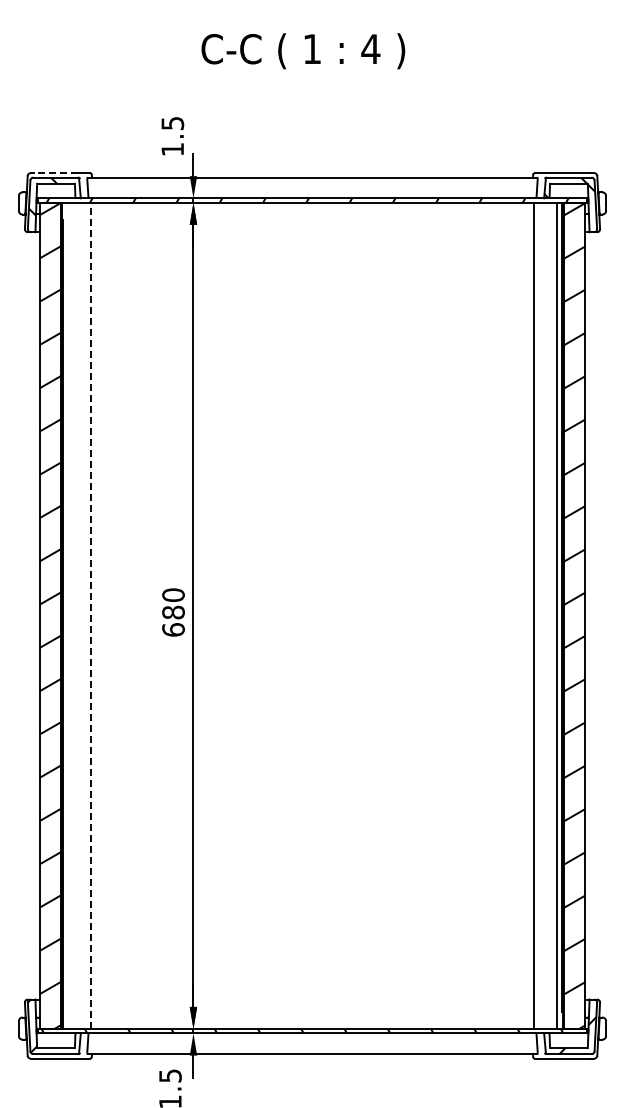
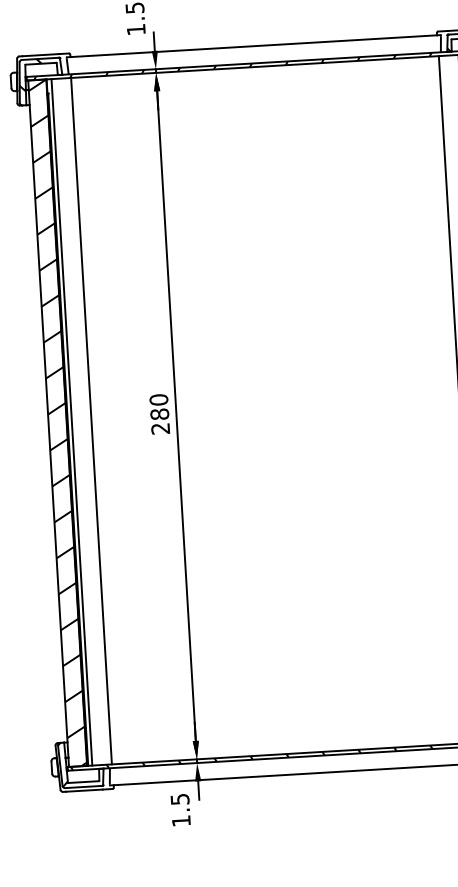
line: (55, 173) -> (40, 55), dashed -> solid
line: (67, 615) -> (71, 422), added
line: (91, 615) -> (91, 420), dashed -> solid
text: (173, 629) -> (160, 428), 680 -> 280

